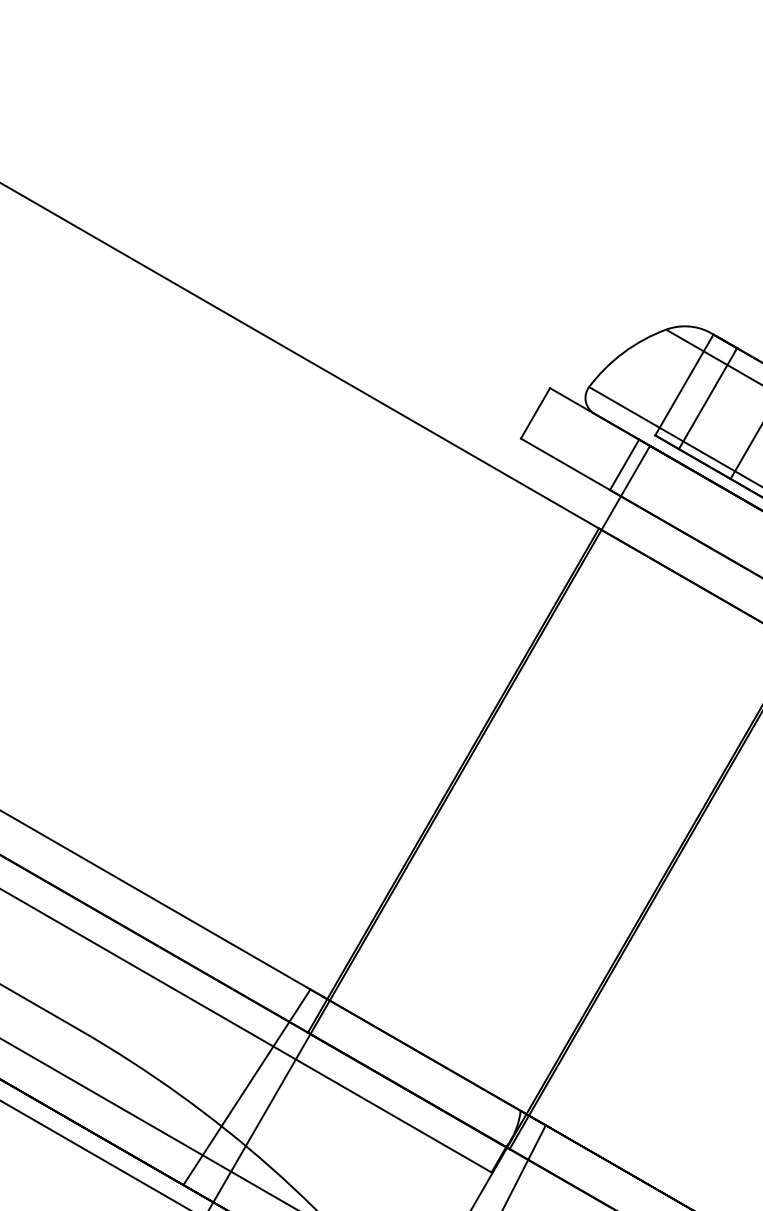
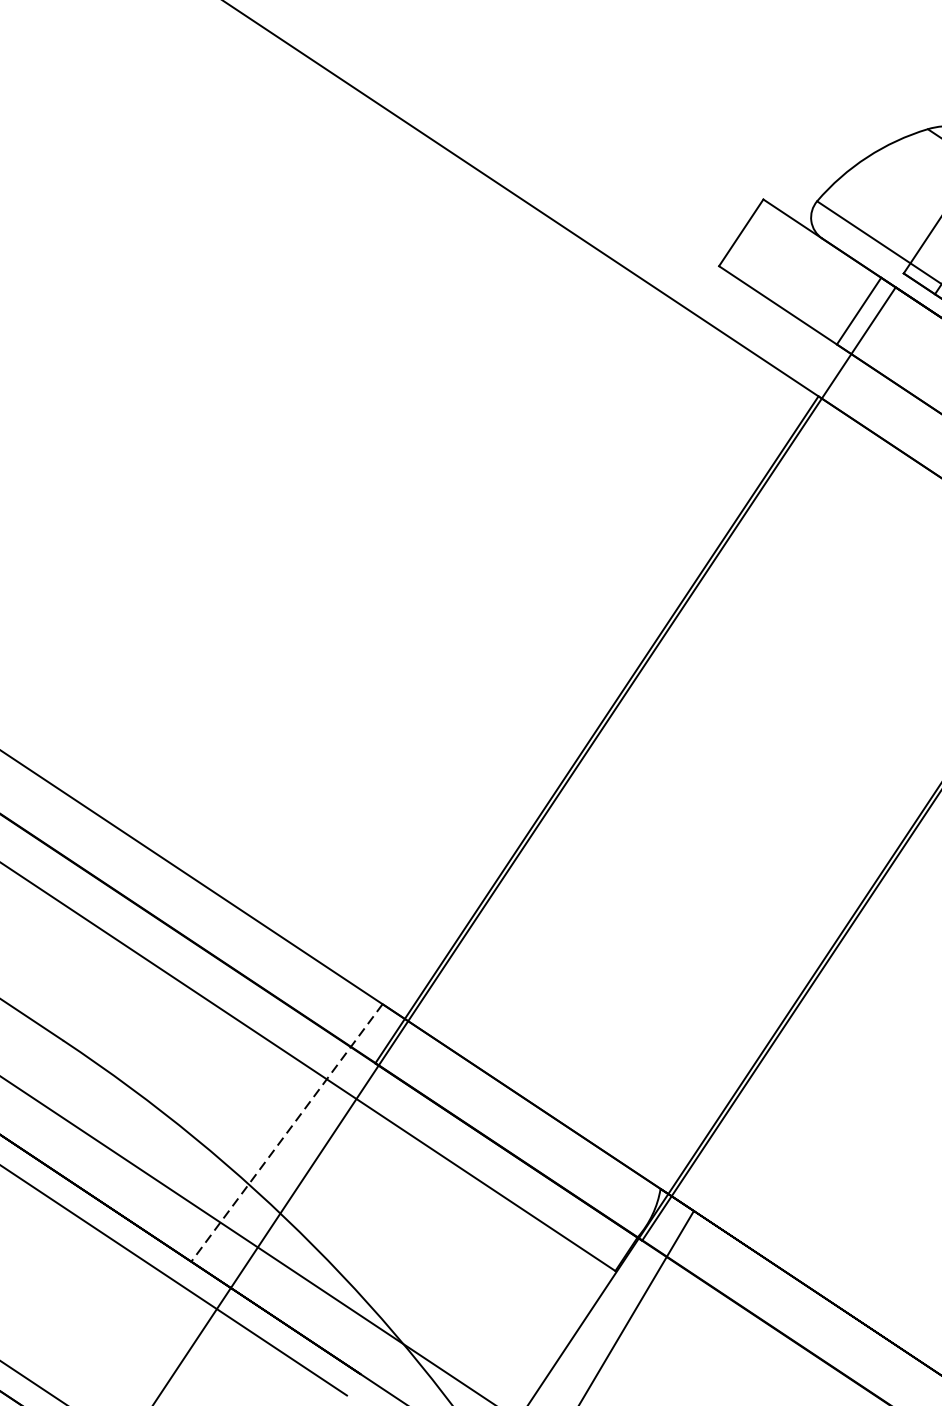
line: (246, 1087) -> (286, 1133), solid -> dashed

